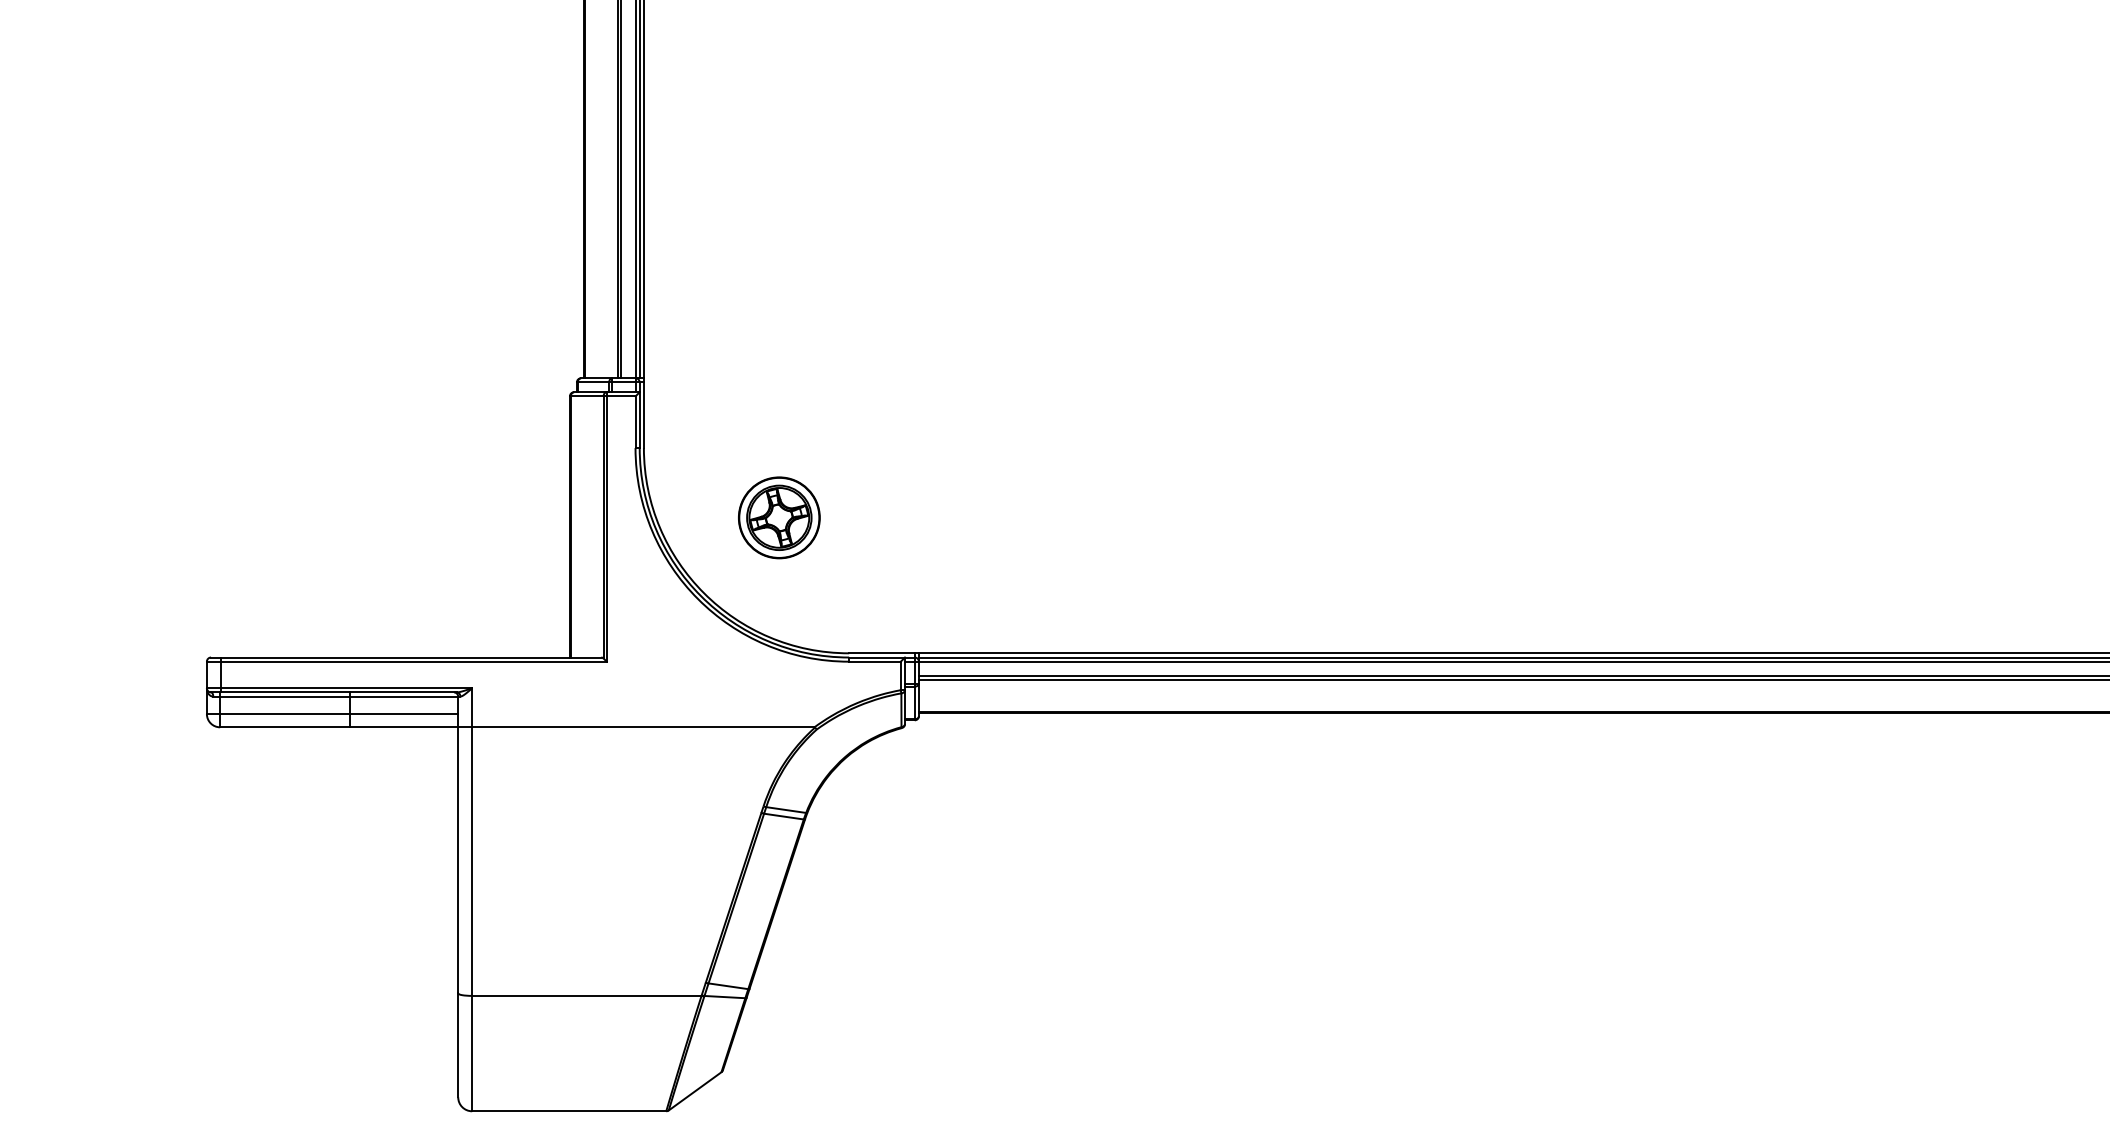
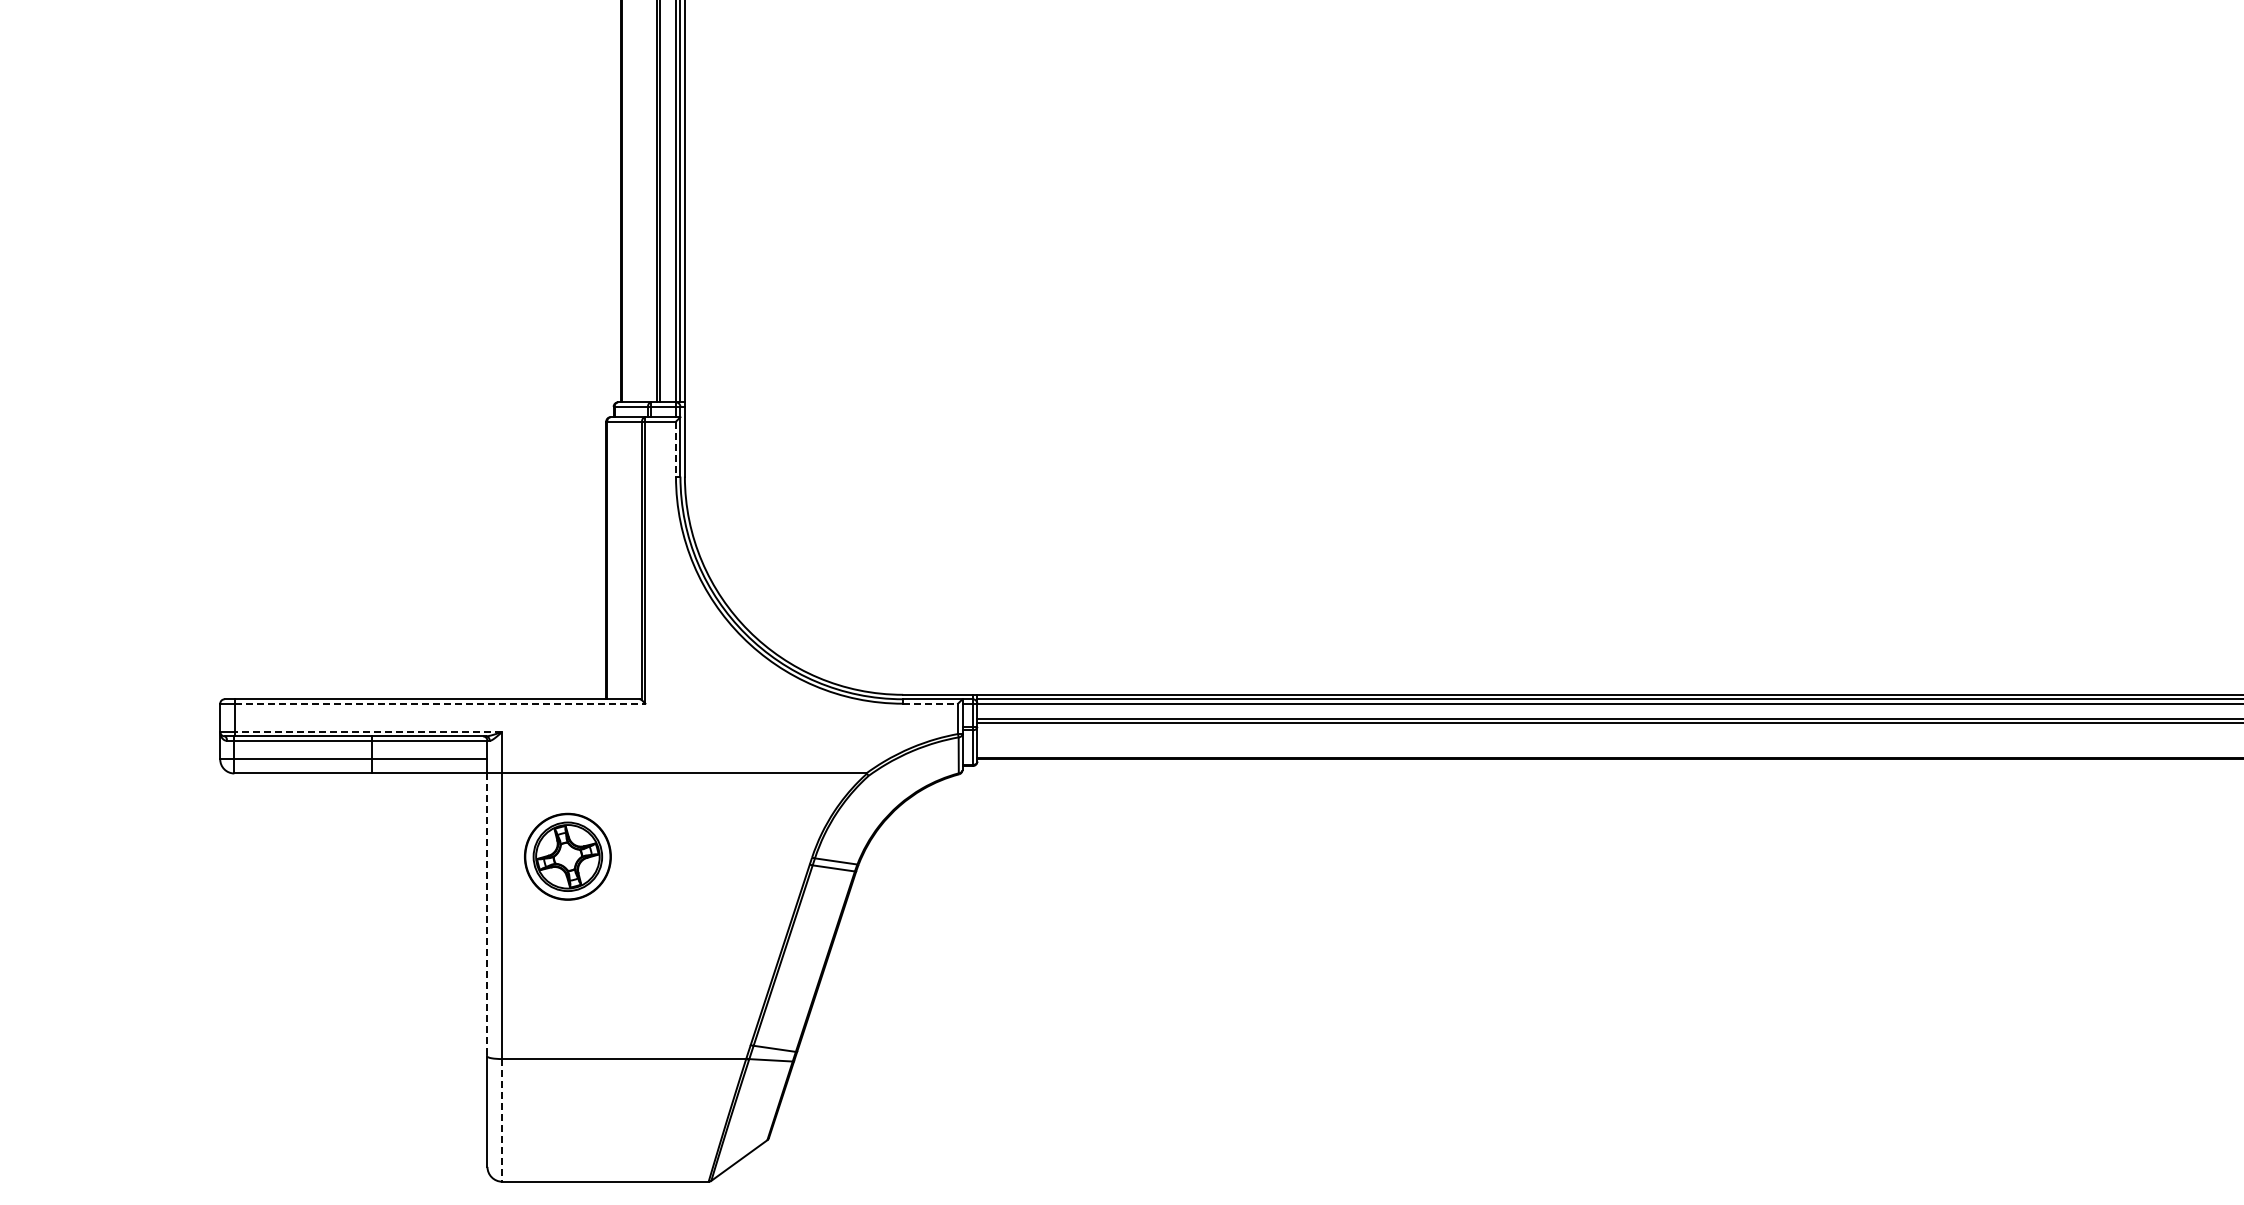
line: (635, 422) -> (675, 449), solid -> dashed
part: (778, 517) -> (567, 856), moved
line: (414, 661) -> (440, 703), solid -> dashed
line: (875, 661) -> (931, 703), solid -> dashed
line: (346, 687) -> (368, 731), solid -> dashed
line: (458, 860) -> (487, 915), solid -> dashed
line: (472, 1053) -> (502, 1120), solid -> dashed

